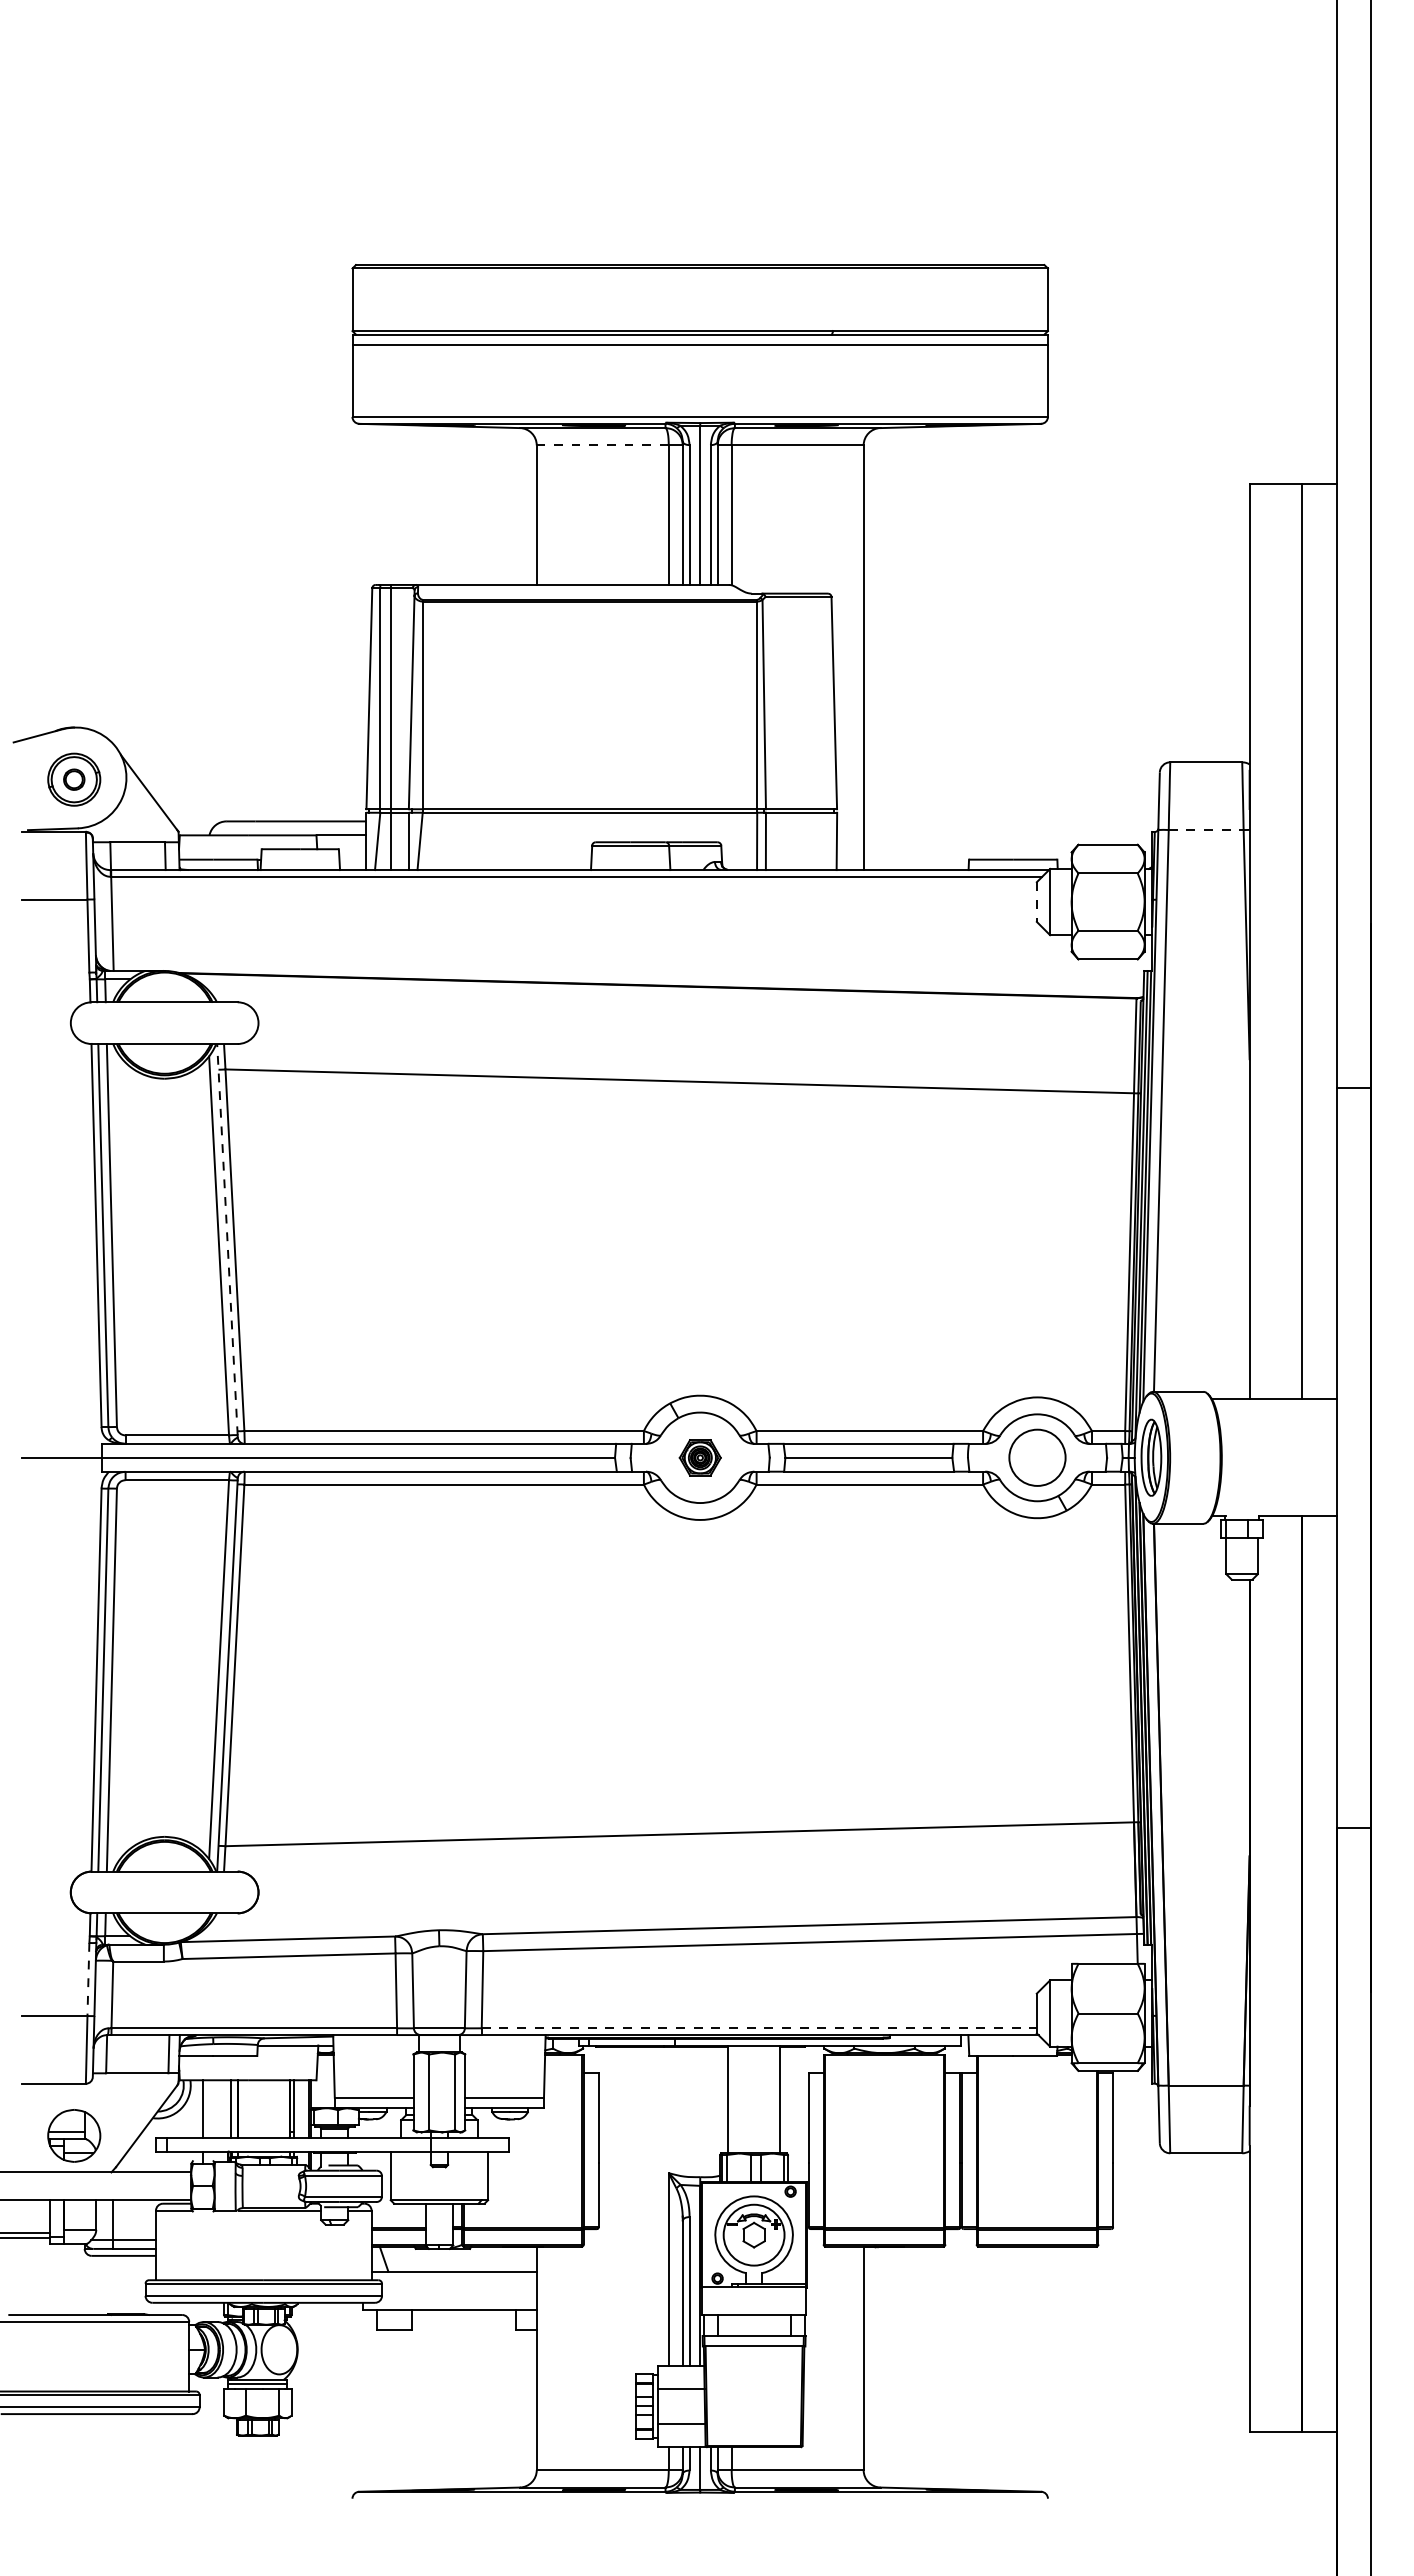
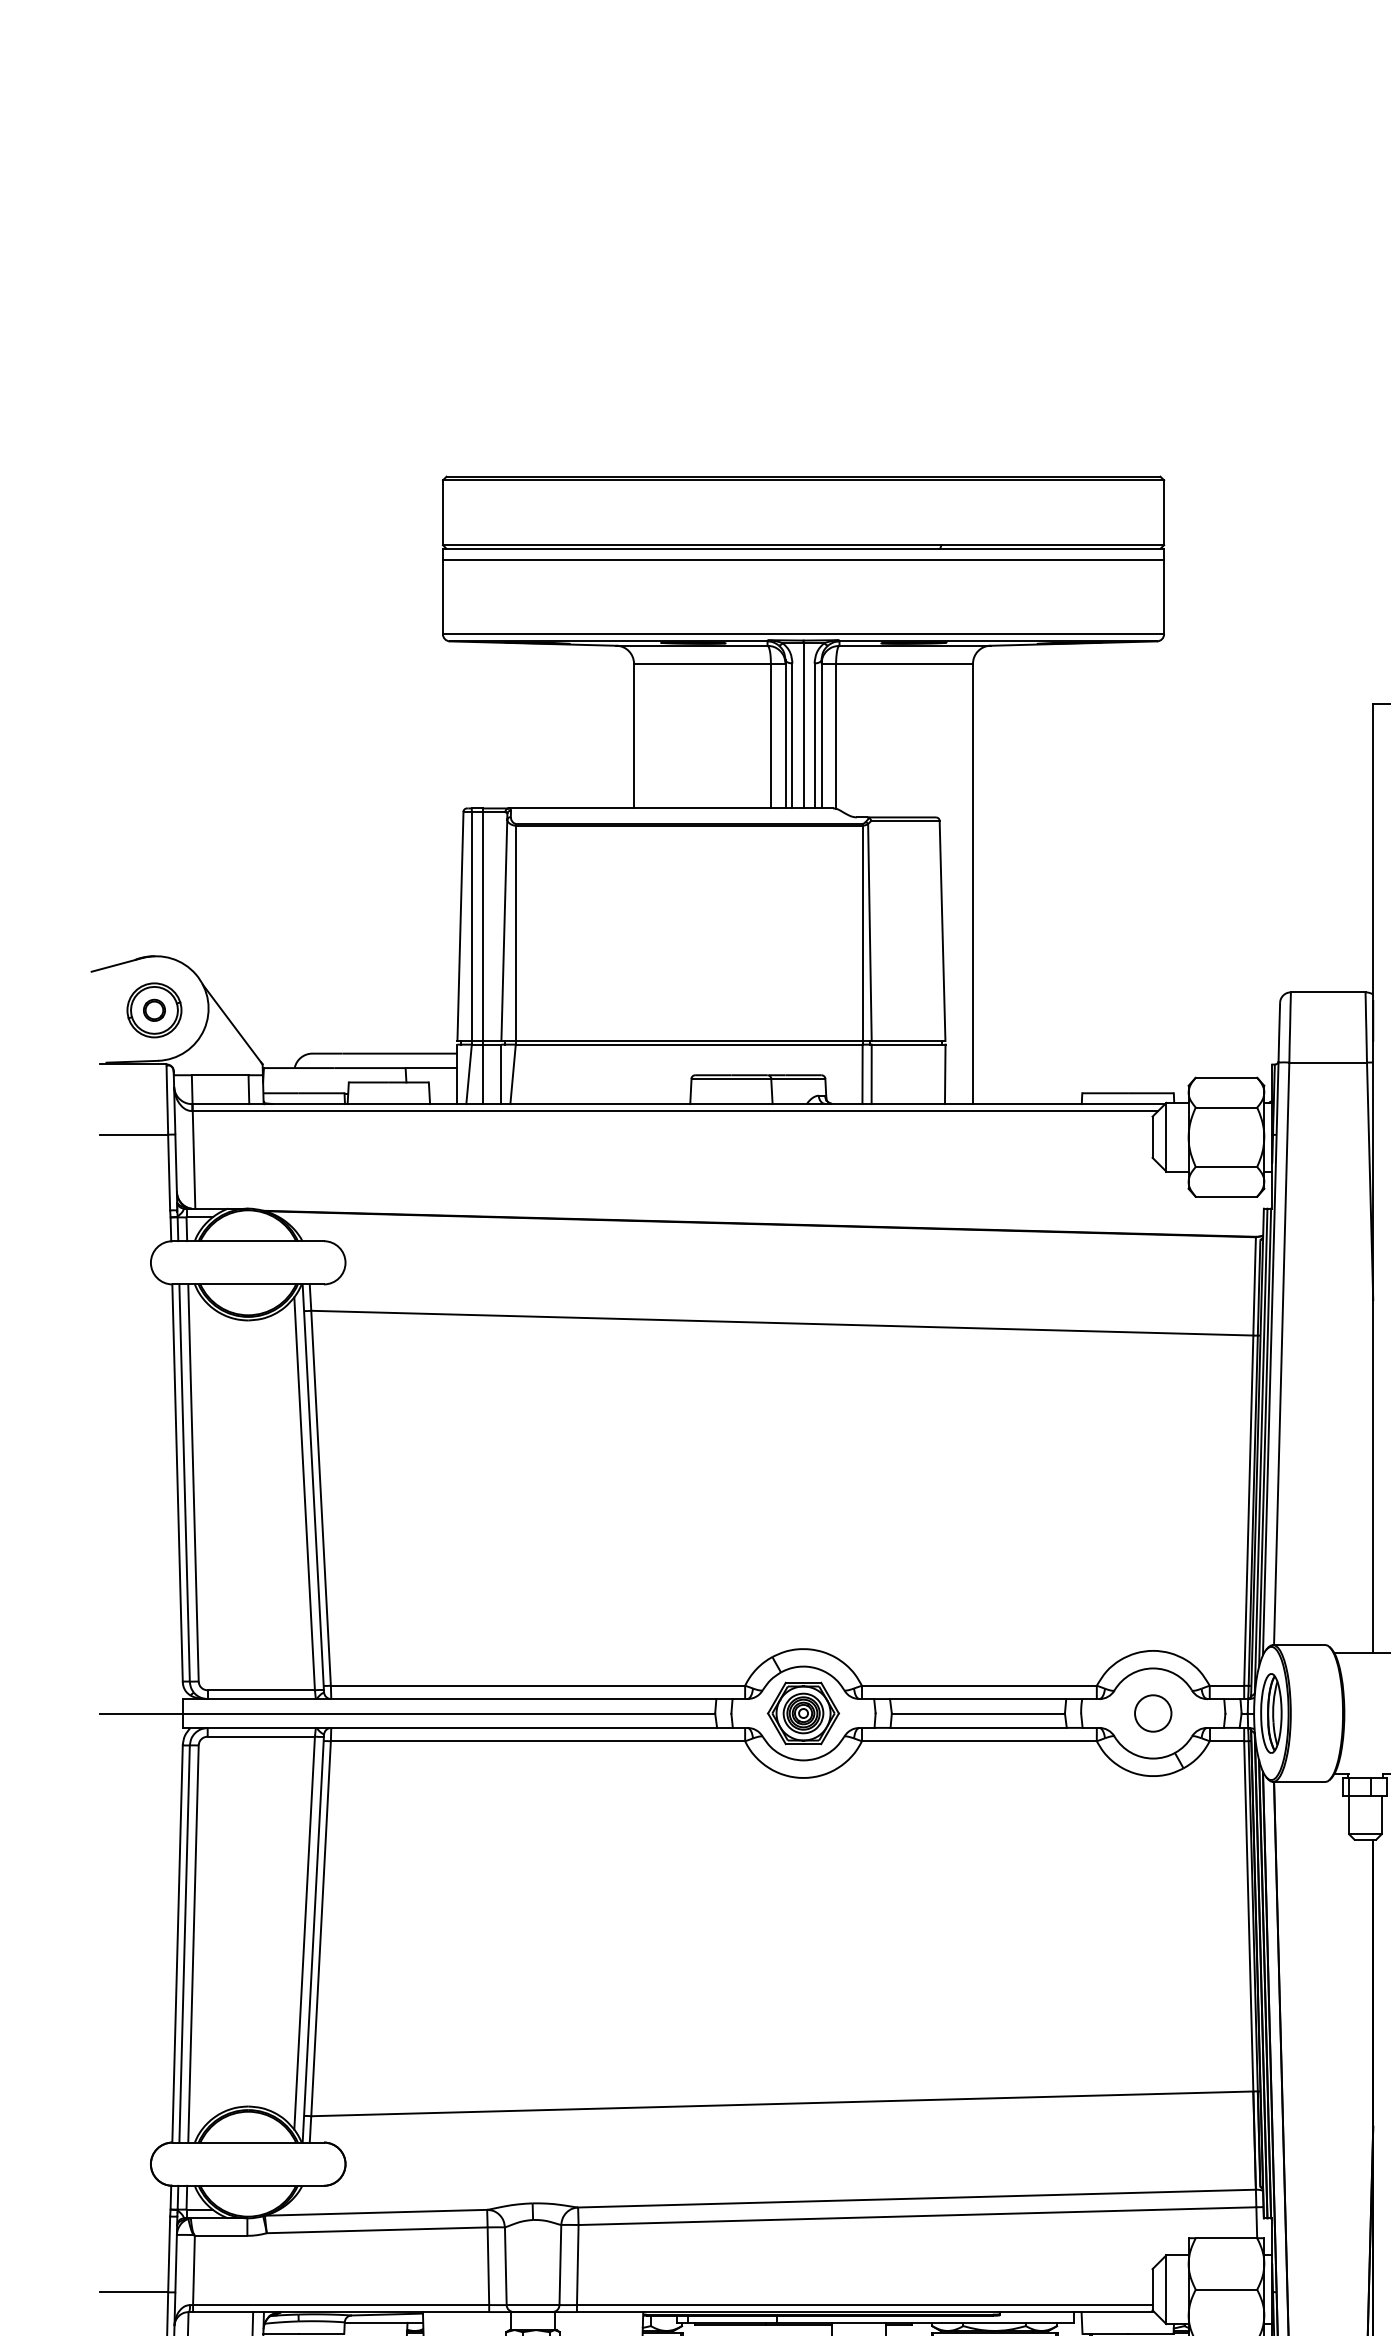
line: (602, 445) -> (702, 663), dashed -> solid
line: (1206, 830) -> (1328, 1063), dashed -> solid
line: (1036, 902) -> (1152, 1137), dashed -> solid
line: (227, 1239) -> (313, 1487), dashed -> solid
part: (700, 1457) -> (803, 1713), size x1.67
circle: (1037, 1457) -> (1153, 1713), size x0.62
line: (88, 1979) -> (169, 2254), dashed -> solid
line: (759, 2028) -> (864, 2305), dashed -> solid

